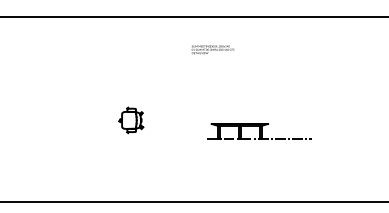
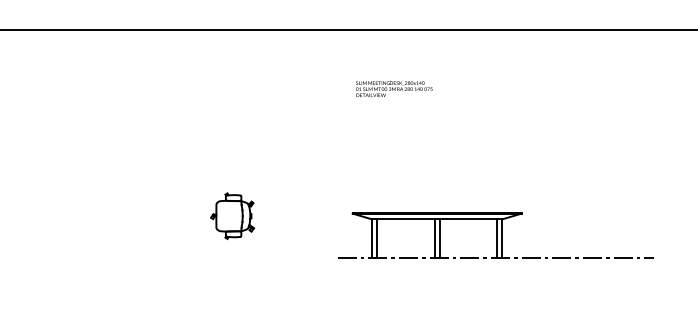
text: (212, 49) -> (393, 88), moved
part: (131, 120) -> (233, 216), moved
part: (259, 131) -> (495, 236), size x1.67

